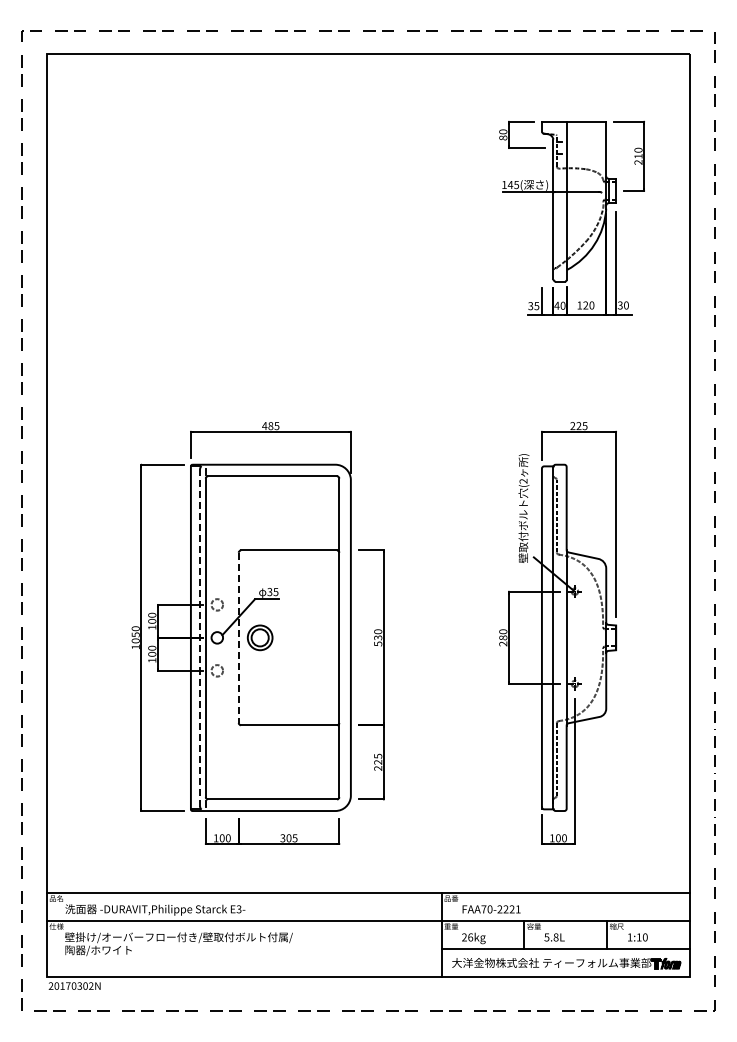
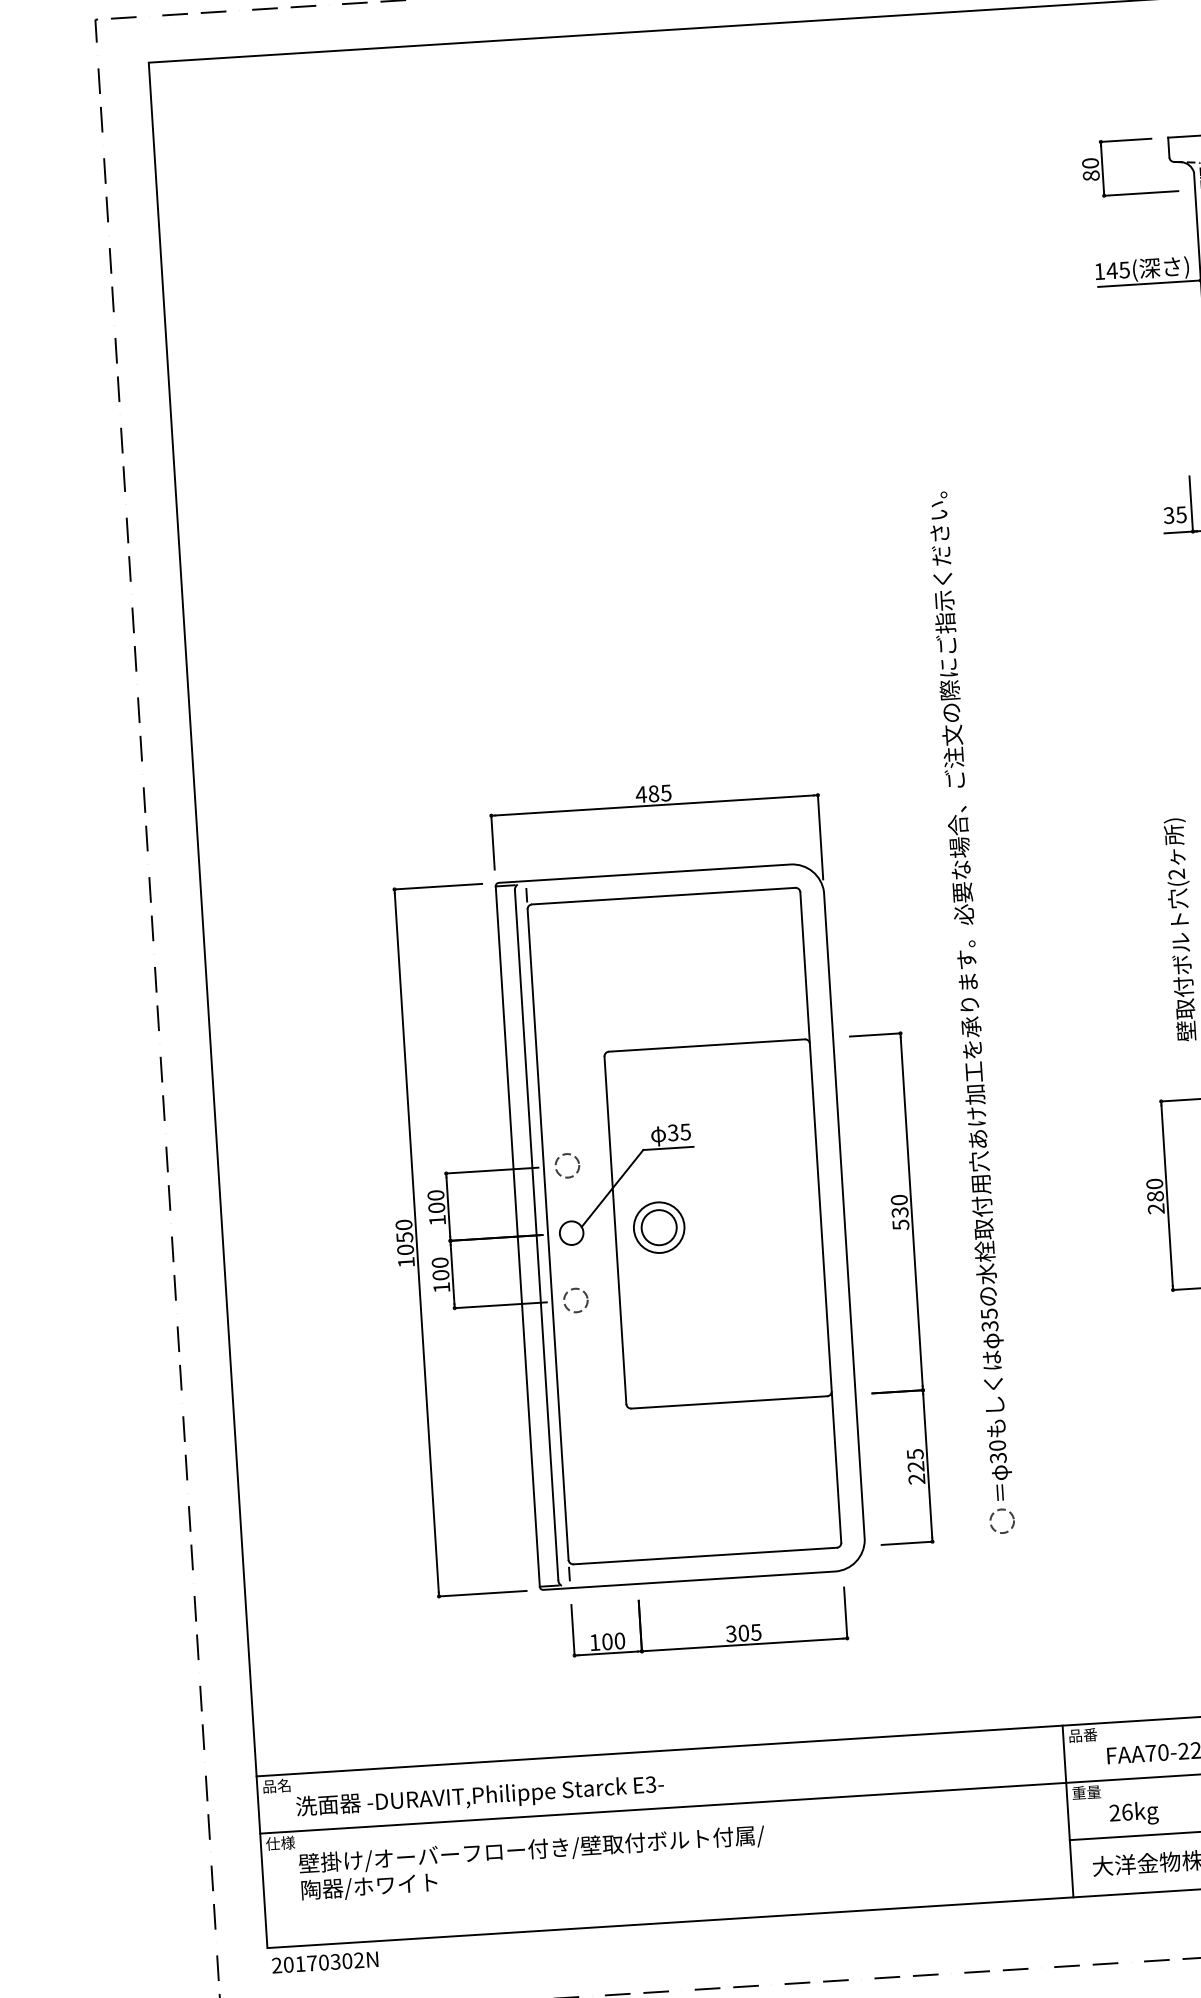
part: (418, 542) -> (970, 1012), added
line: (200, 637) -> (537, 1234), dashed -> solid
line: (238, 638) -> (614, 1231), dashed -> solid

